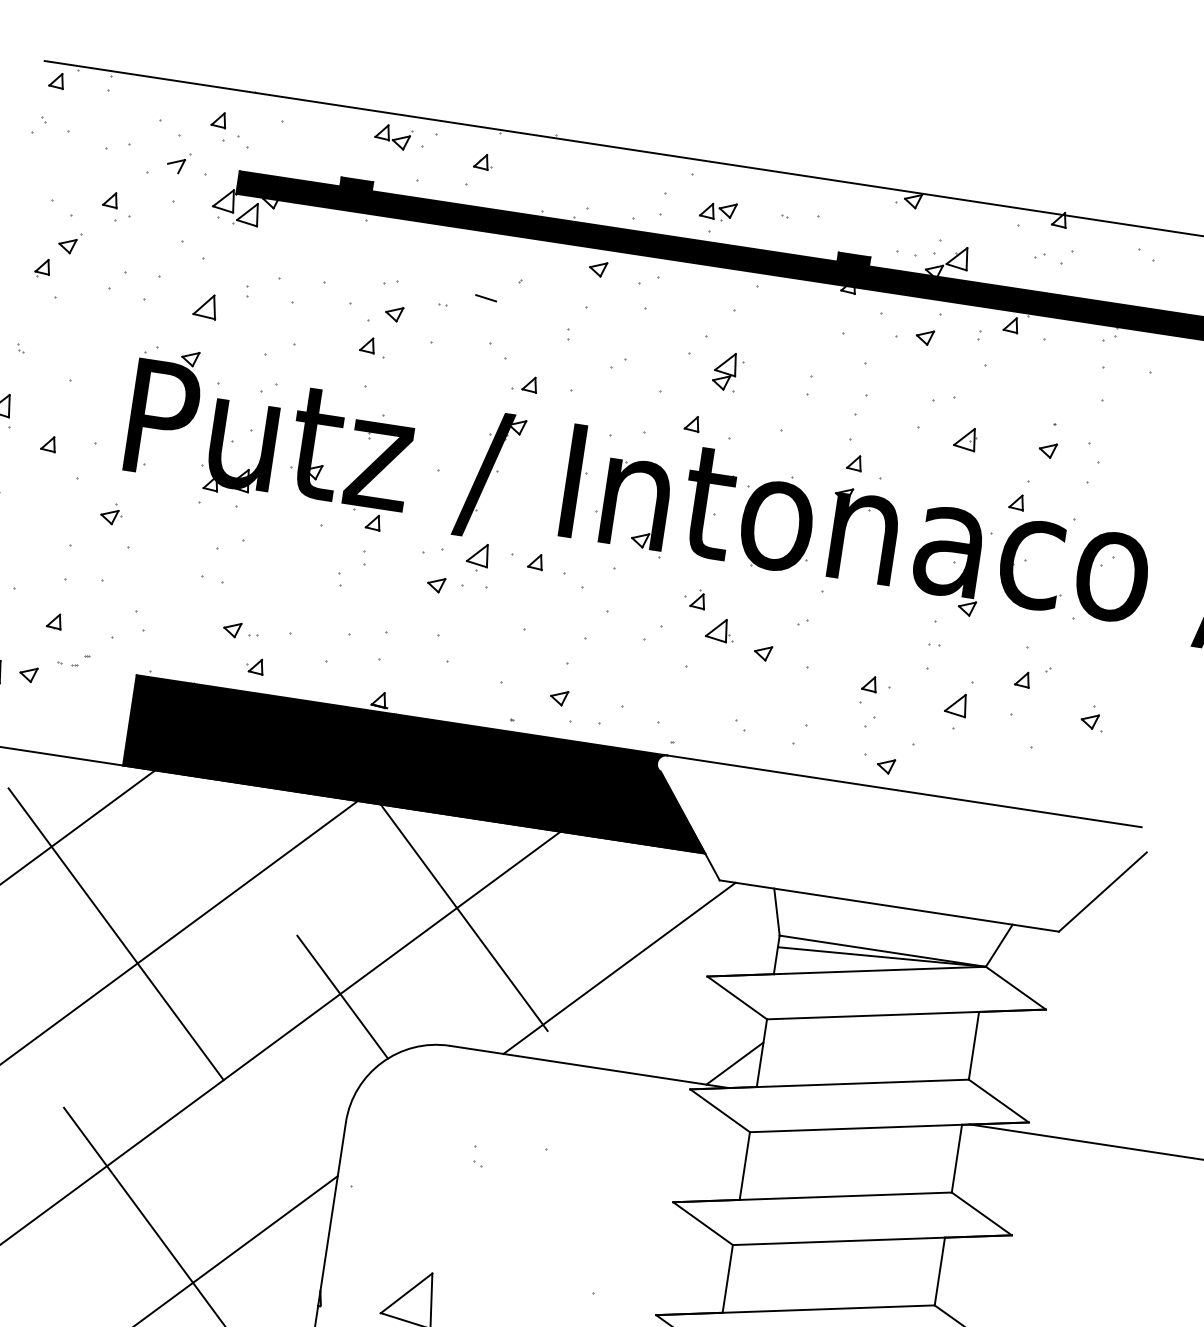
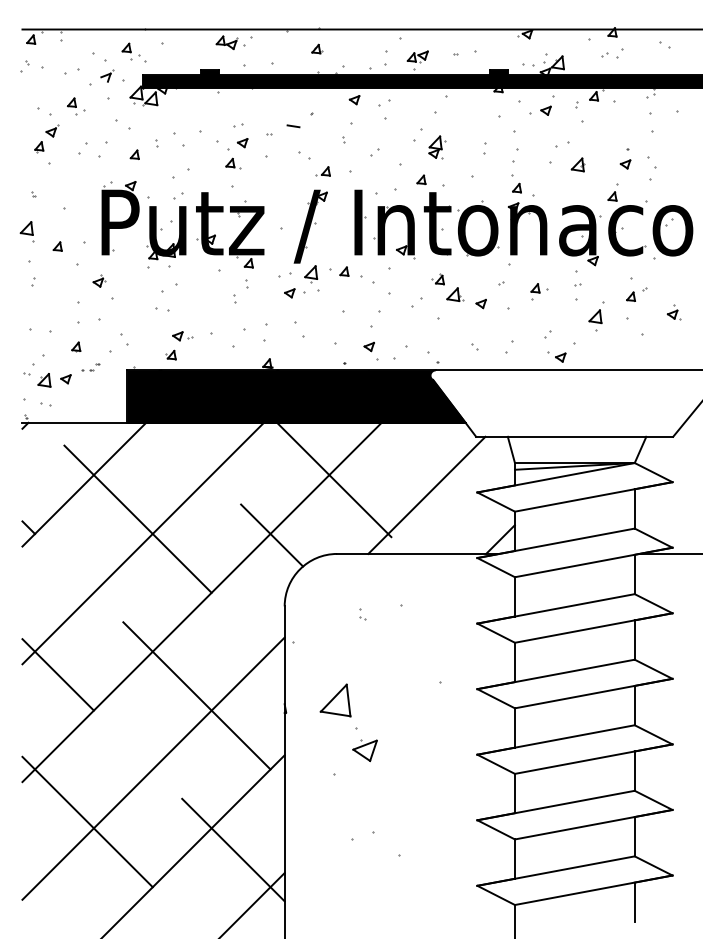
part: (483, 160) -> (317, 48), moved
part: (205, 305) -> (134, 154), size x0.62
part: (254, 665) -> (170, 354), moved
part: (875, 690) -> (539, 291), moved

